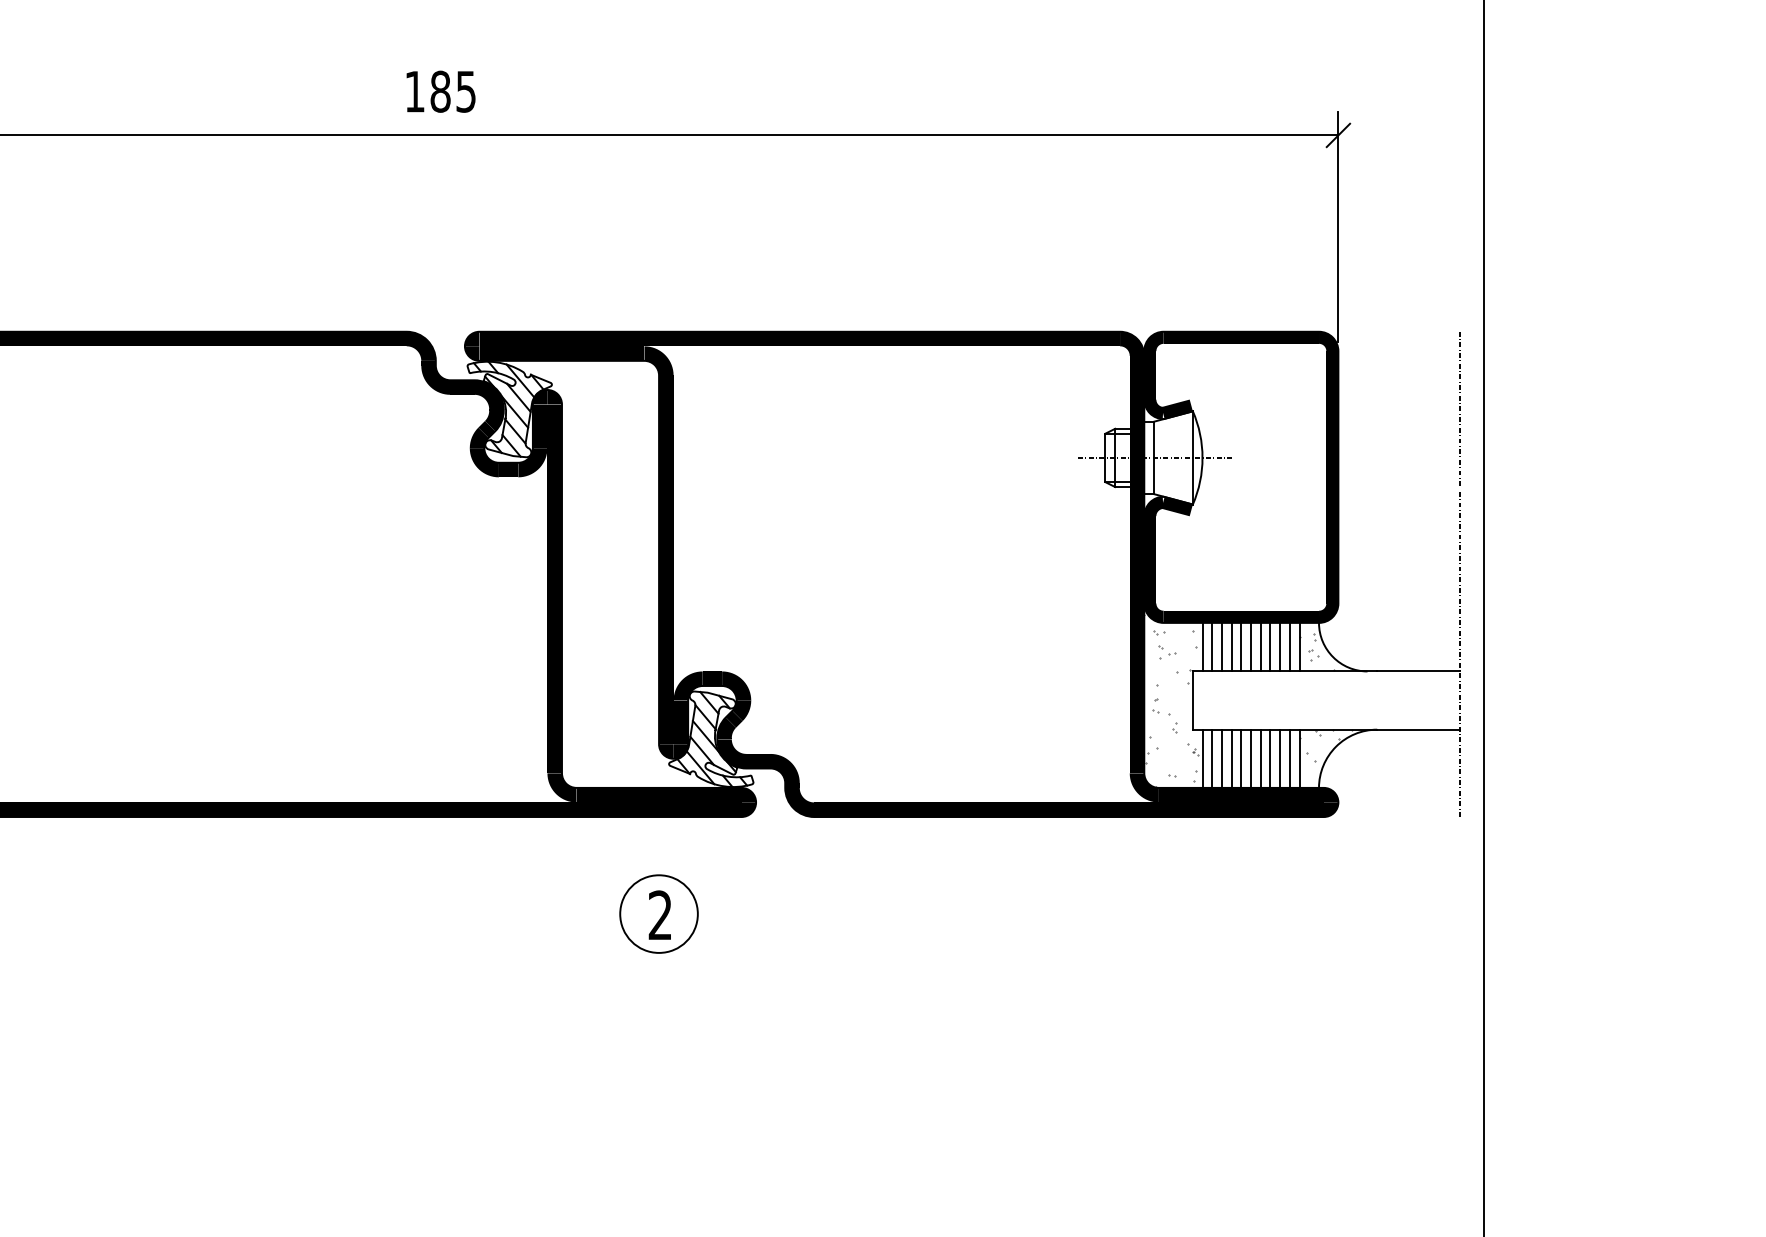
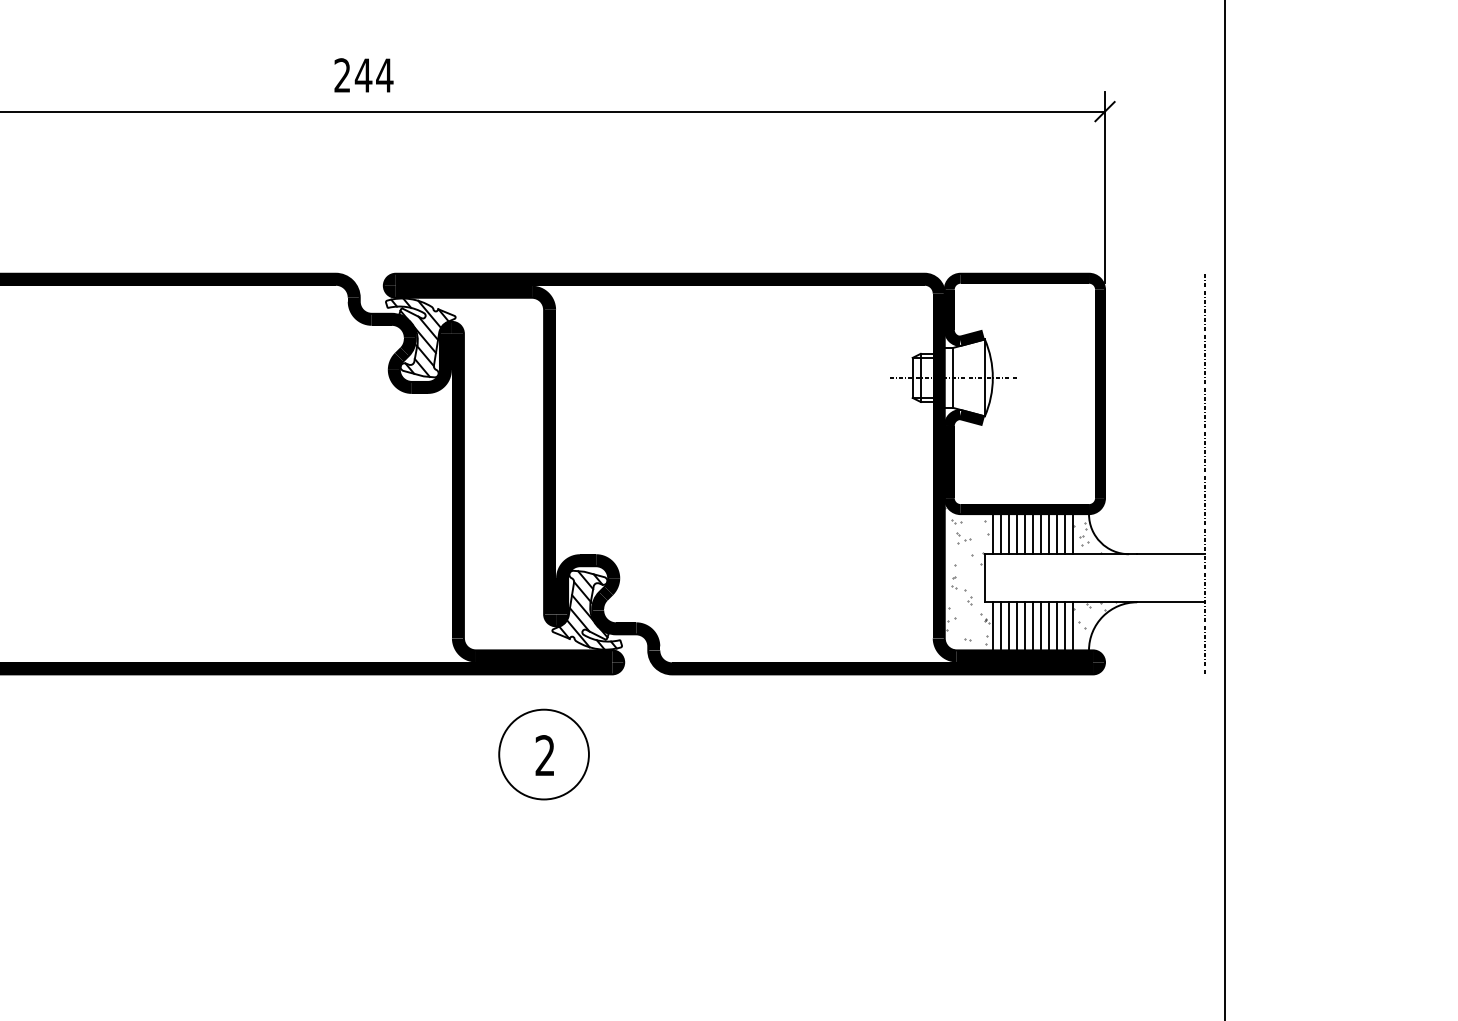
text: (440, 91) -> (363, 75), 185 -> 244
circle: (658, 913) -> (543, 754), size x1.4

